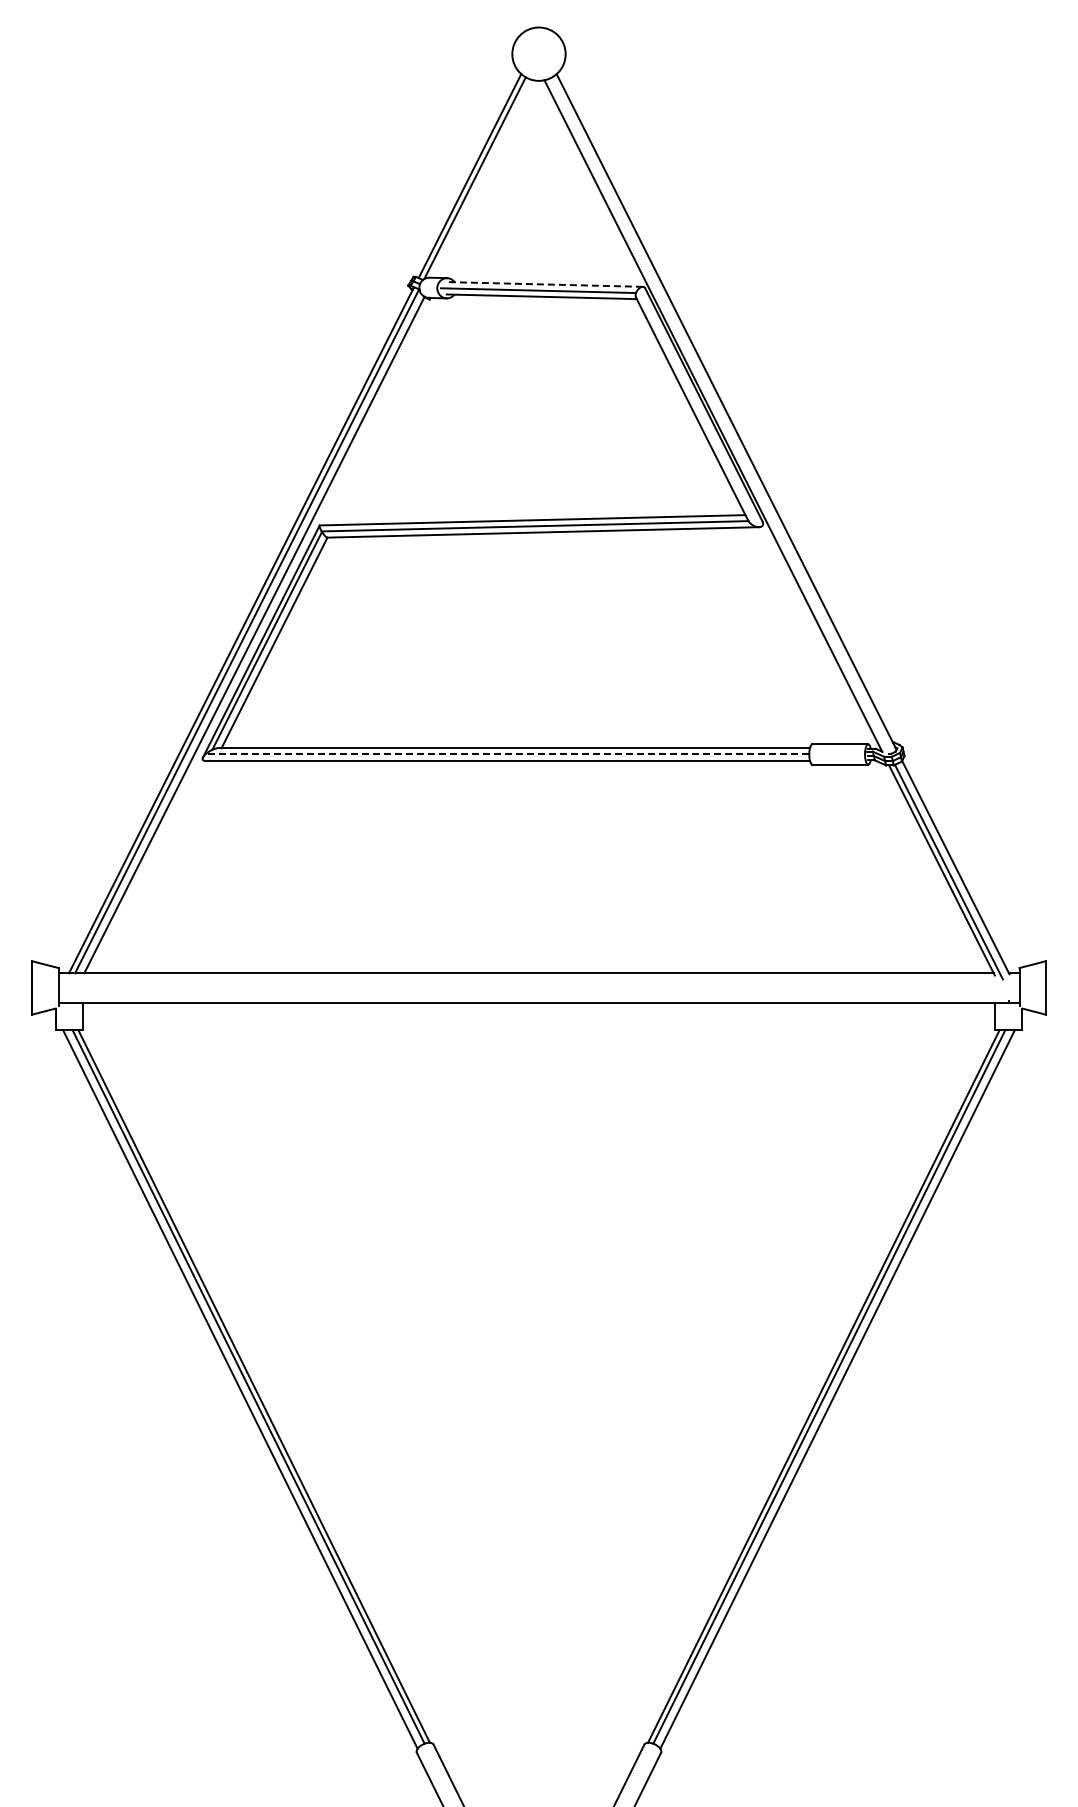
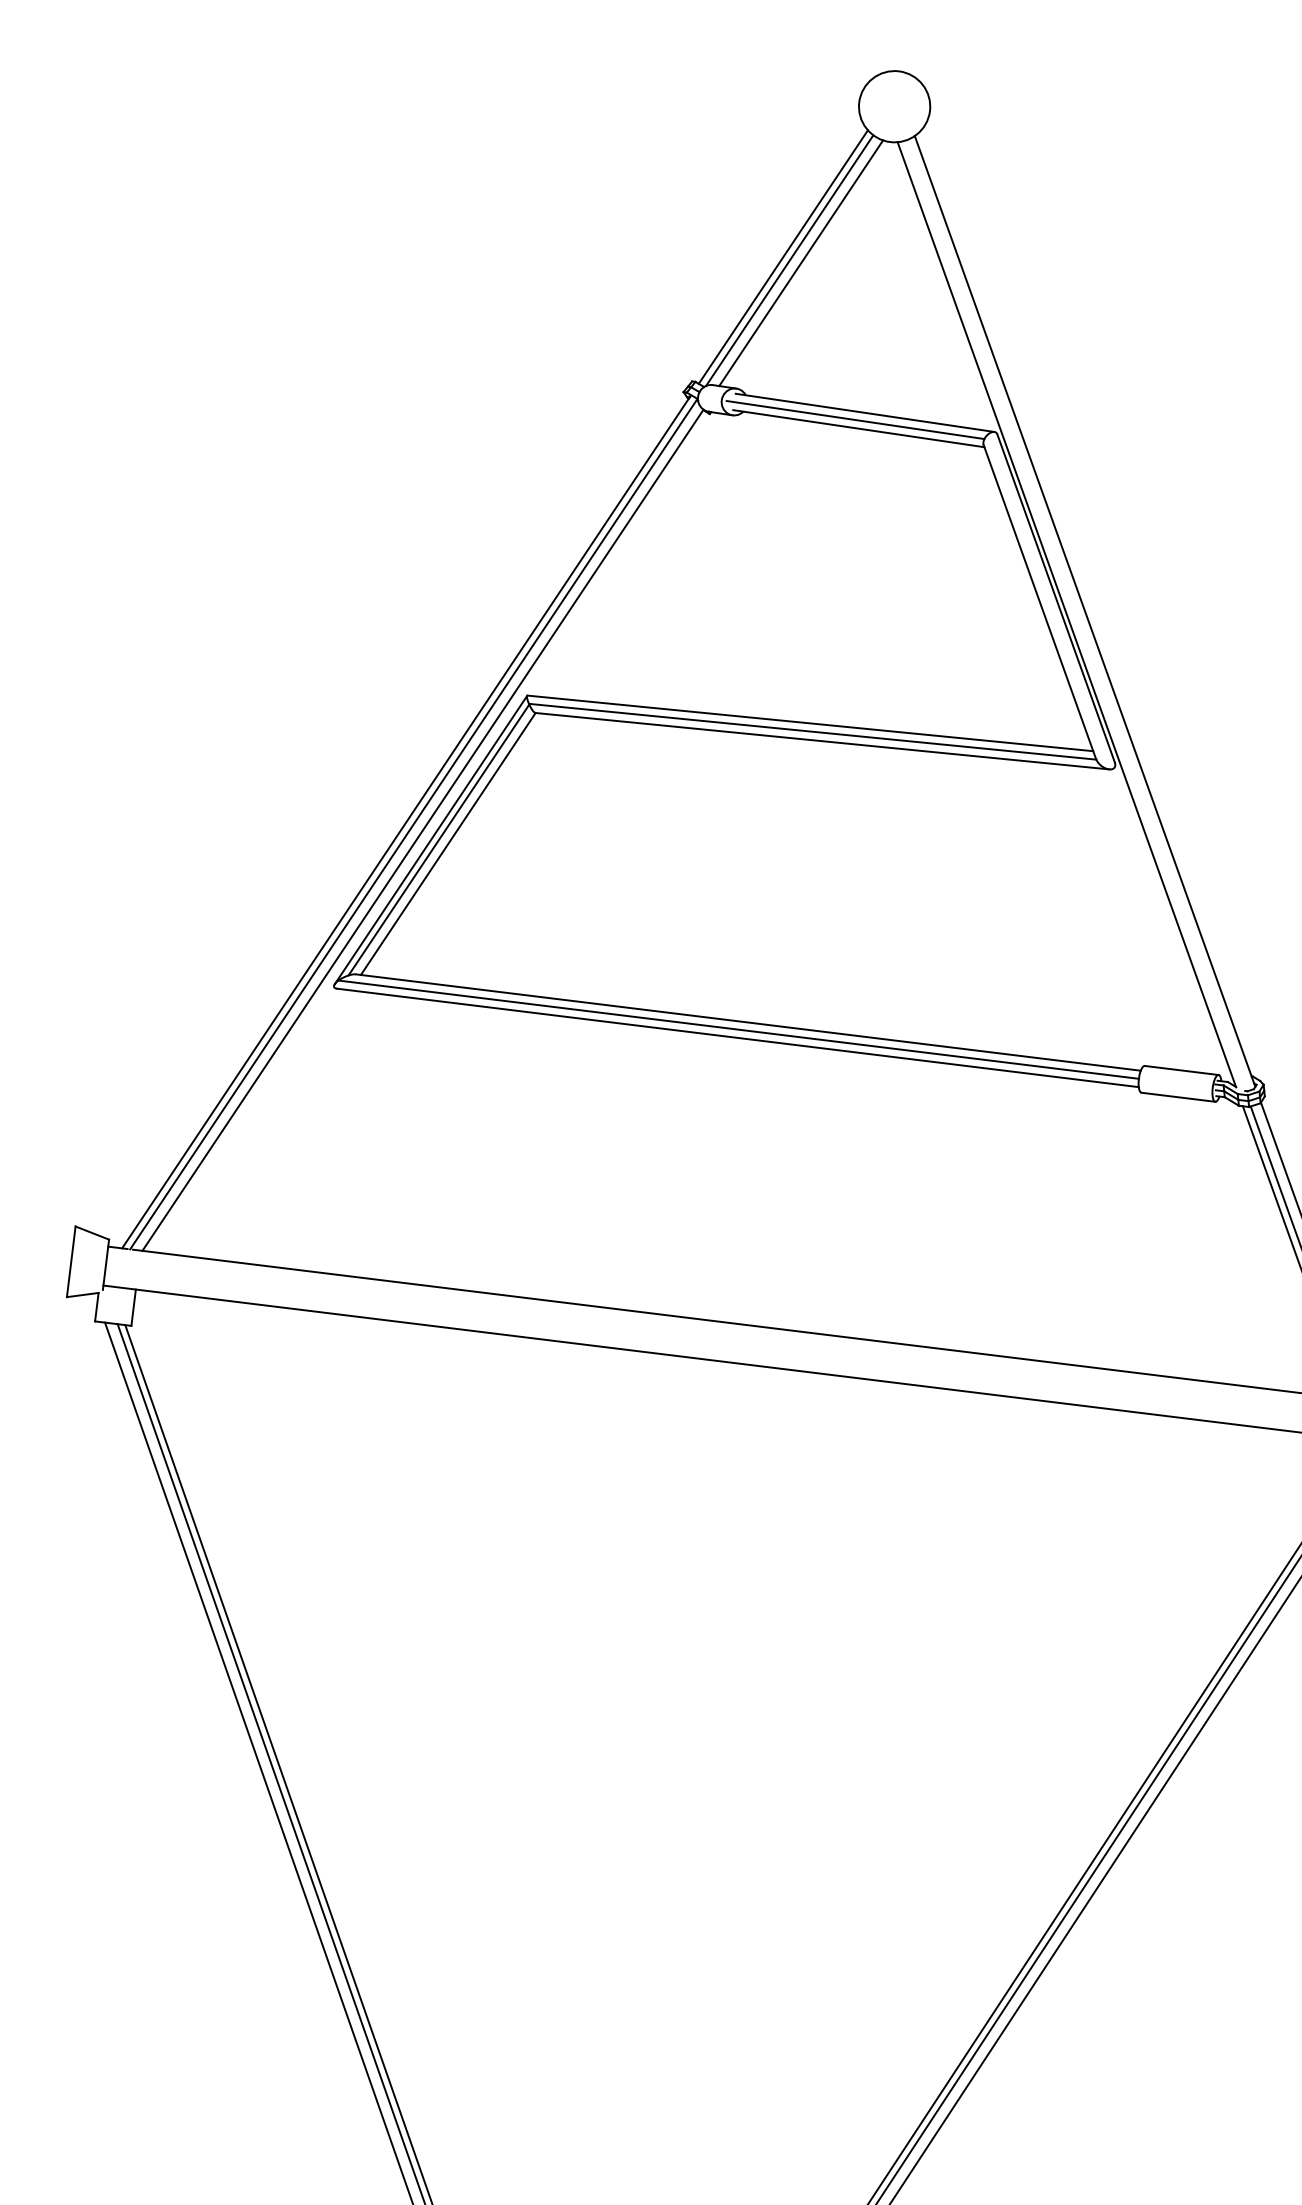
line: (483, 178) -> (800, 262), added
line: (544, 284) -> (864, 412), dashed -> solid
line: (507, 754) -> (738, 1029), dashed -> solid

